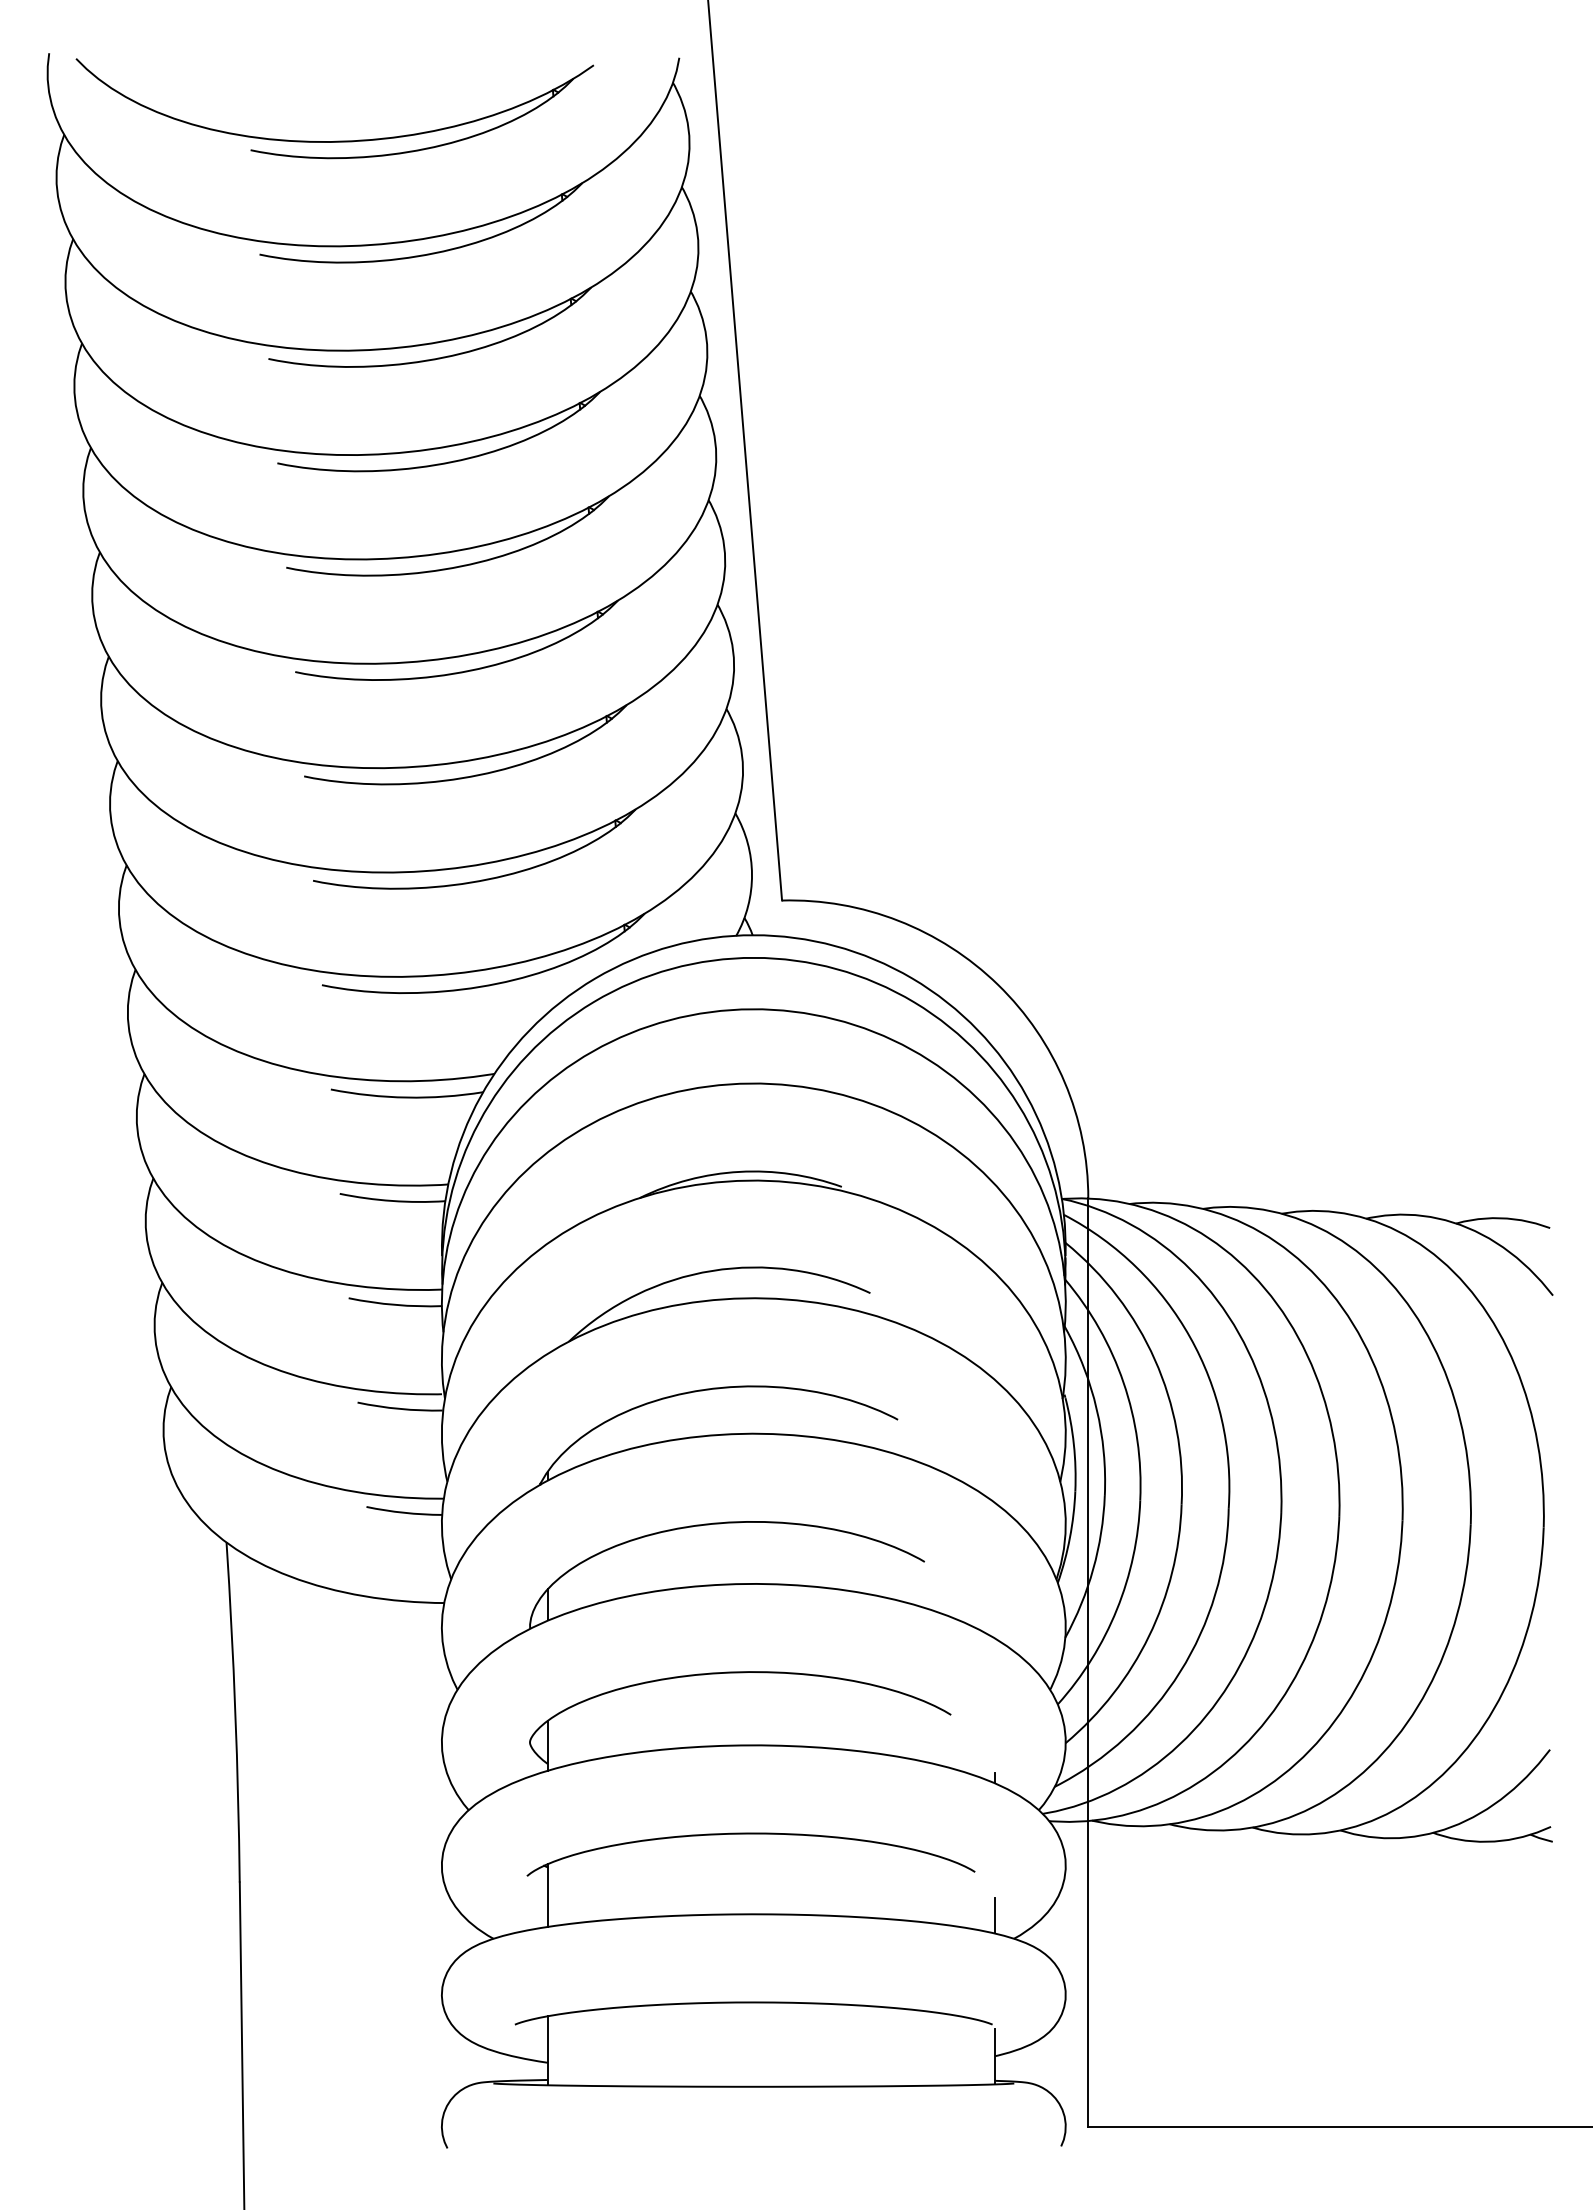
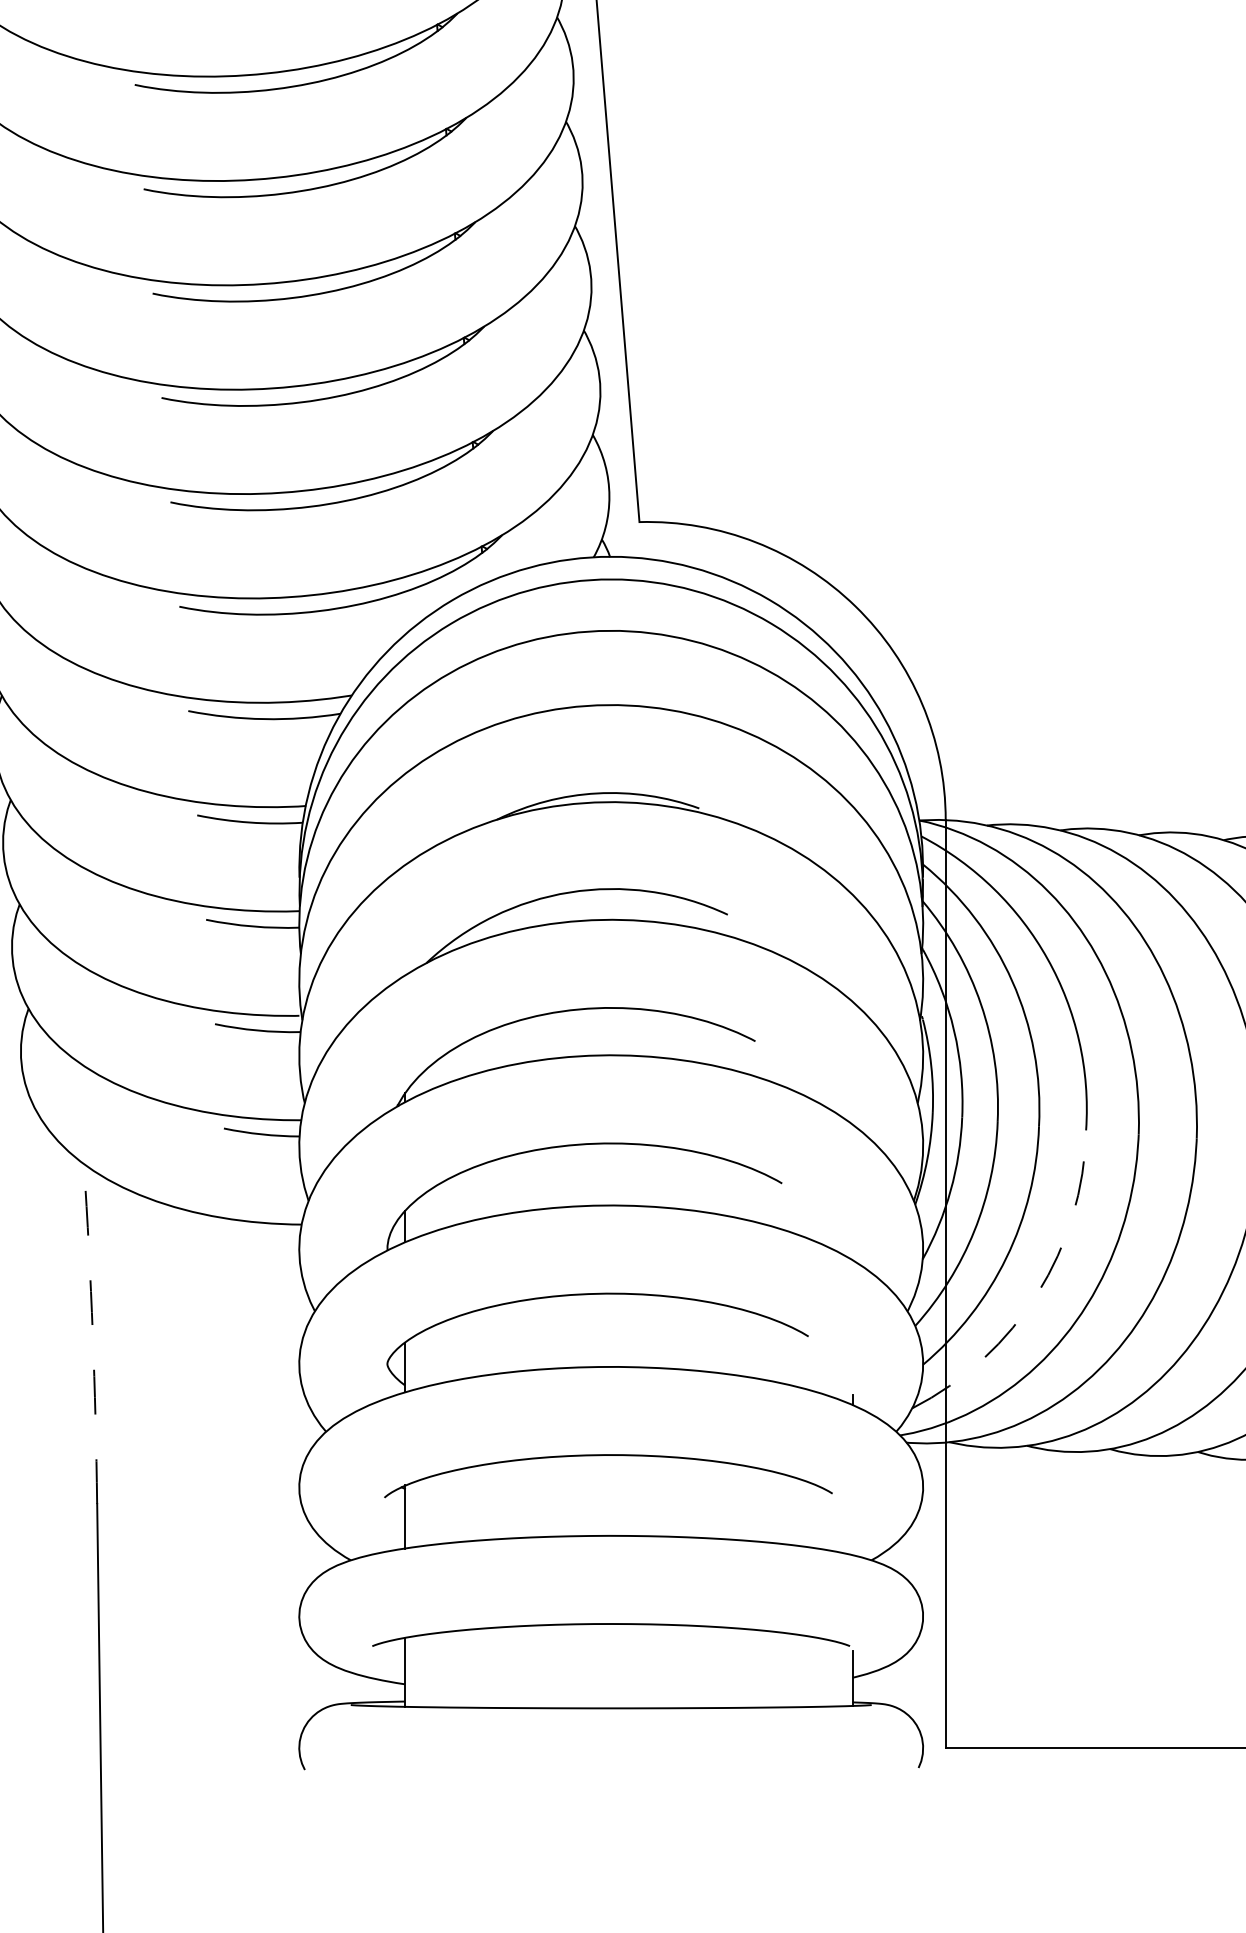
arc: (1180, 1671) -> (1037, 1293), solid -> dashed
arc: (235, 1712) -> (92, 1334), solid -> dashed
line: (995, 1915) -> (852, 1537), removed

